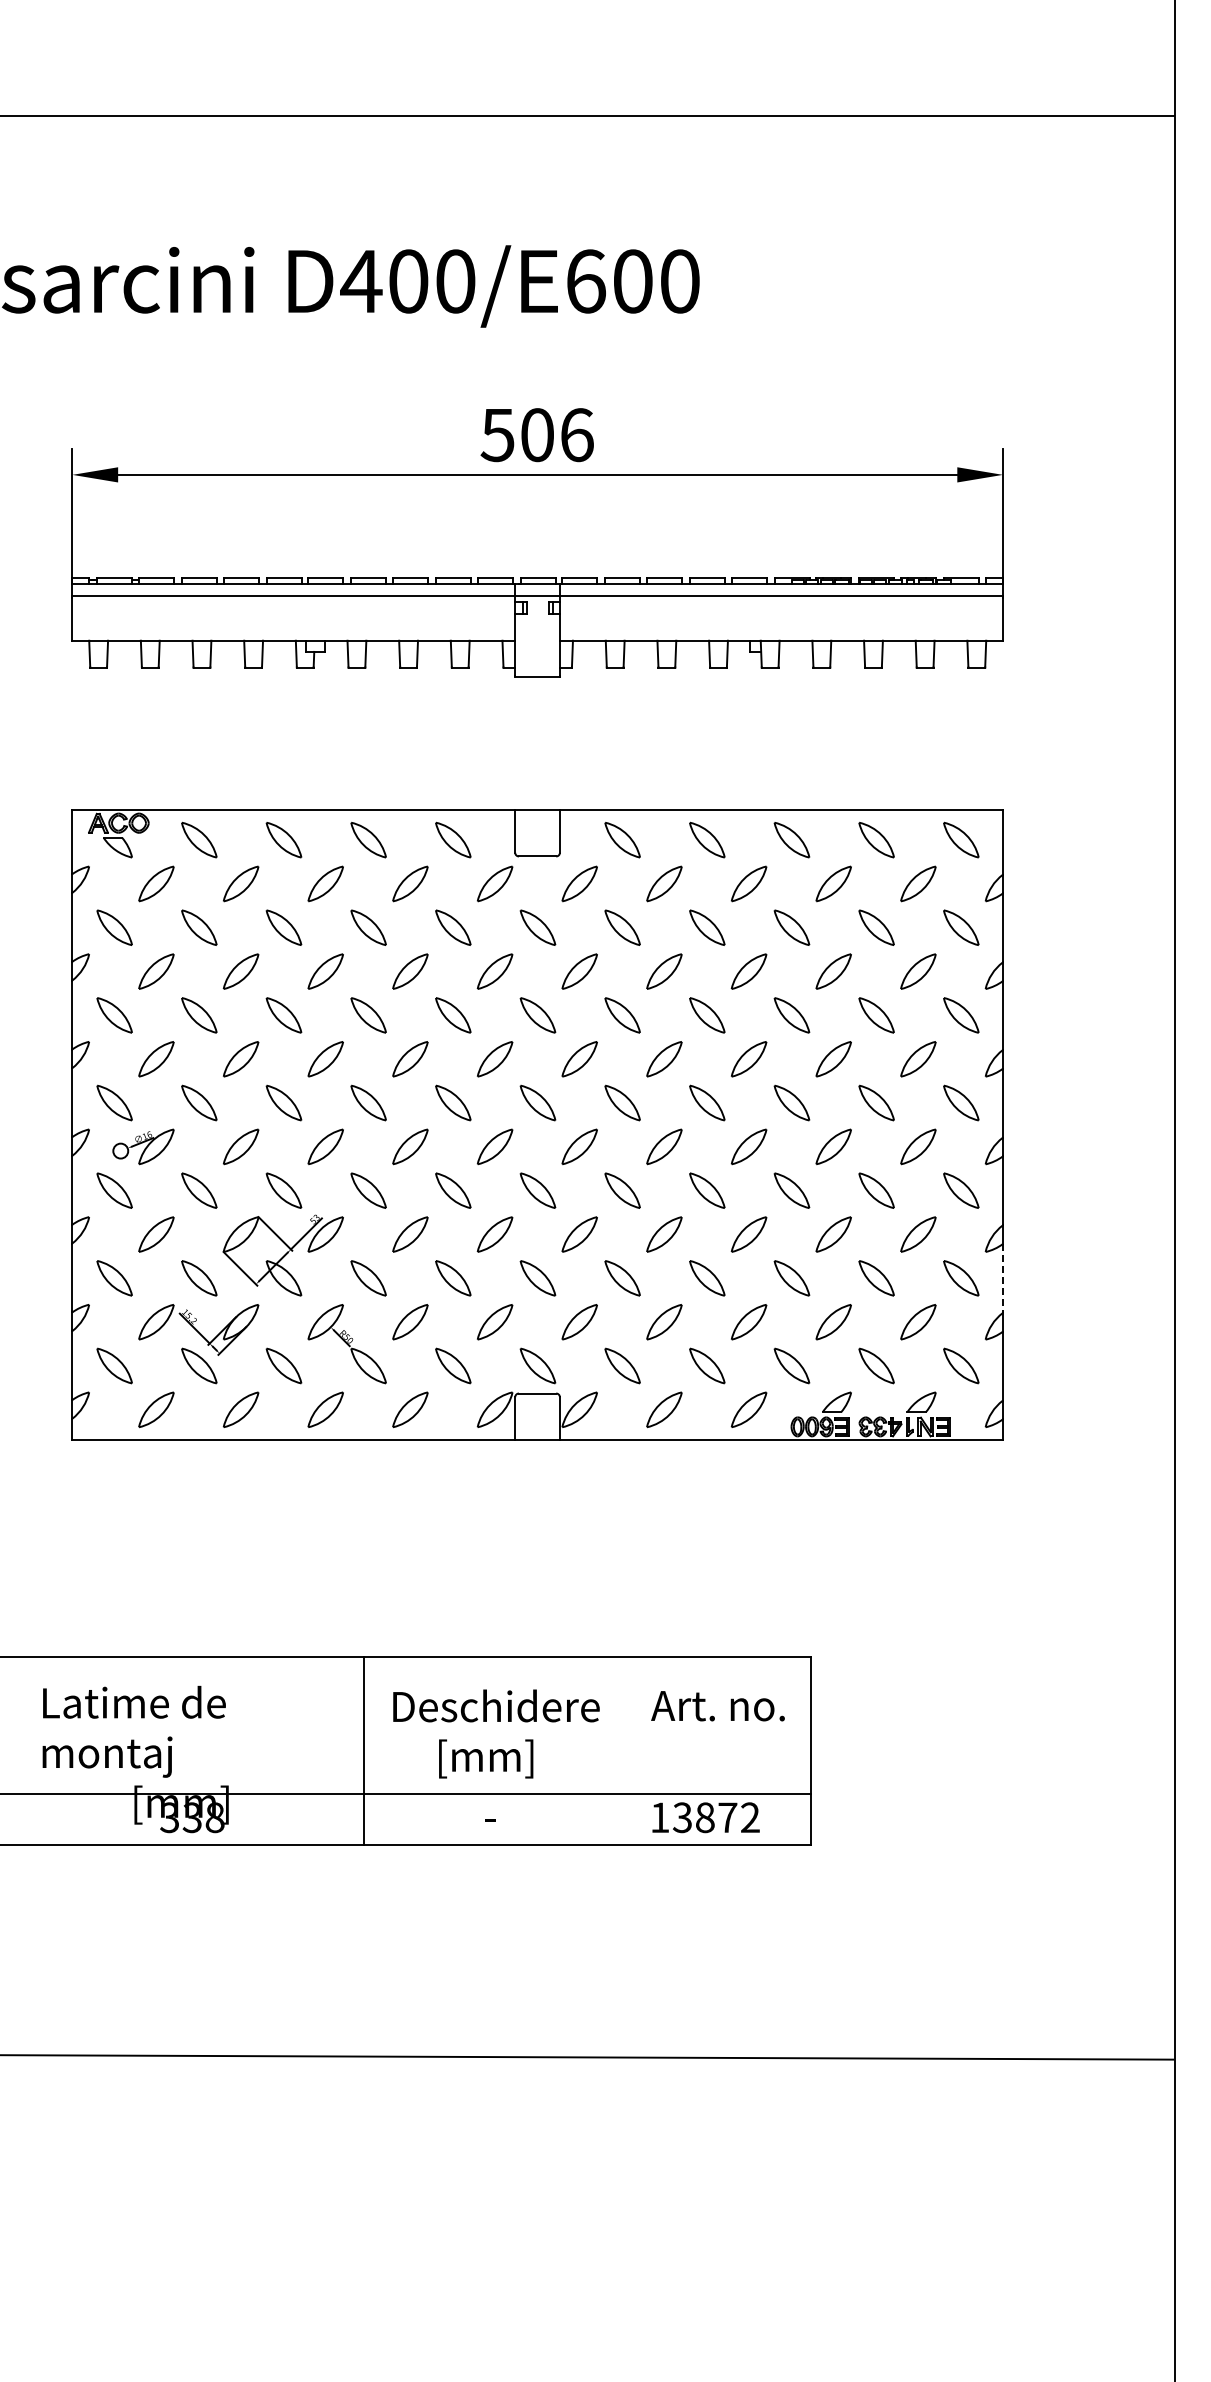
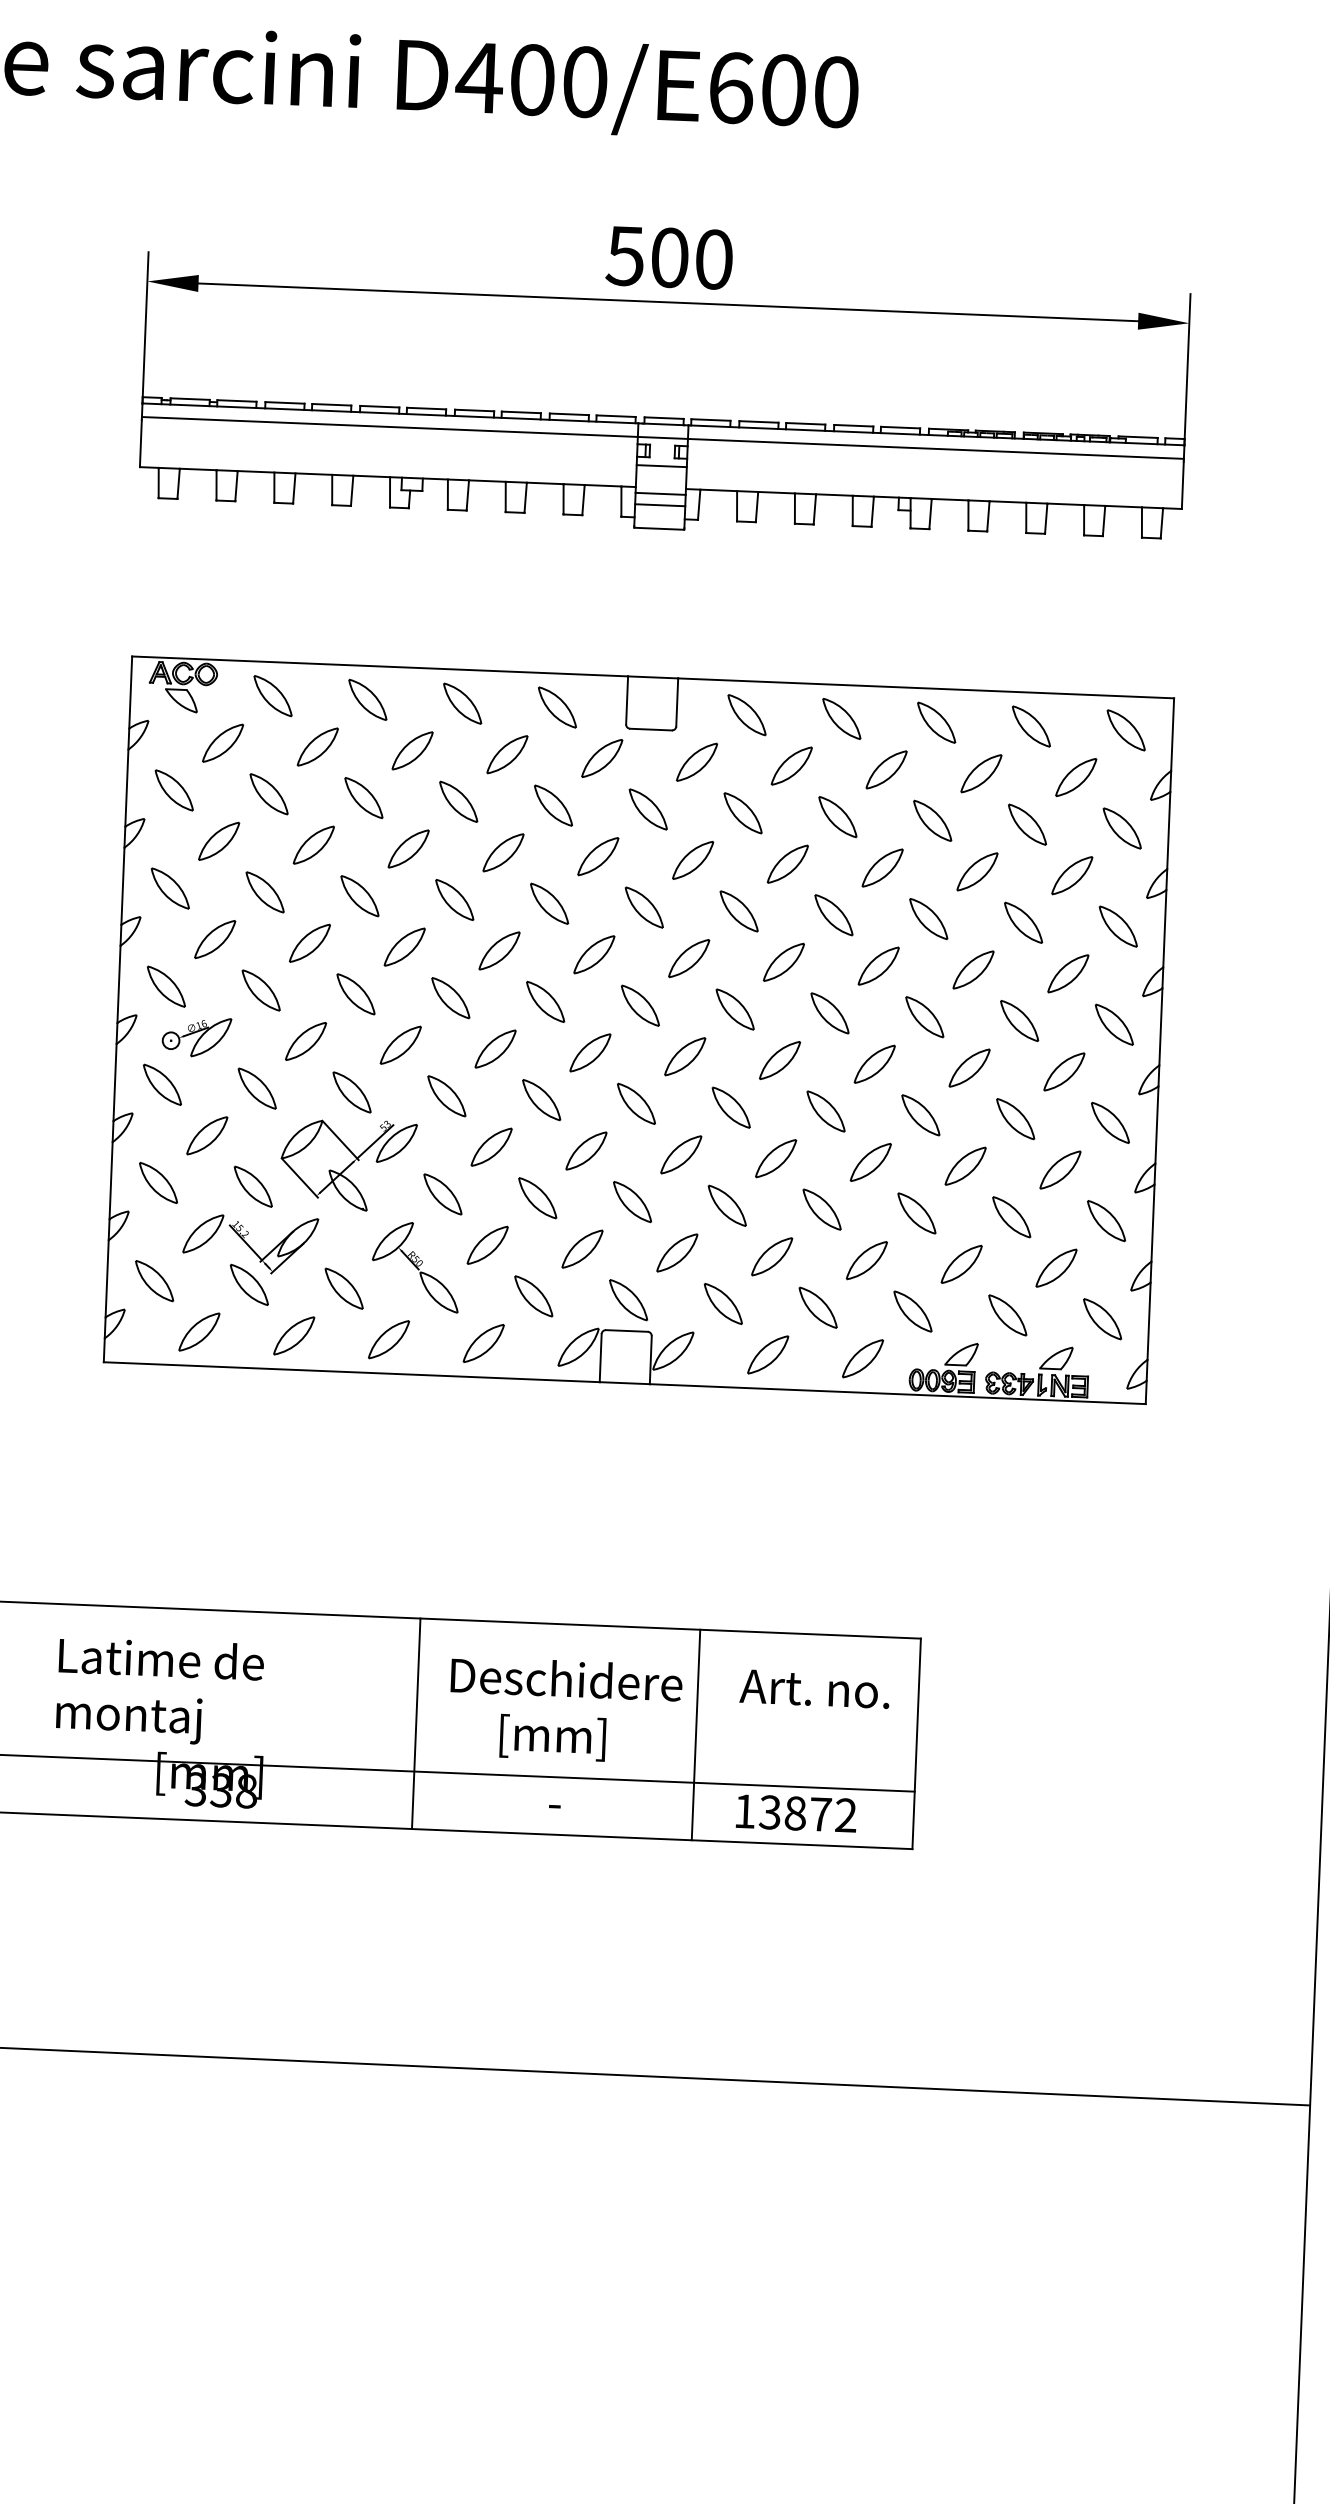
text: (577, 435) -> (714, 260), 506 -> 500
line: (537, 621) -> (661, 466), added
line: (537, 645) -> (660, 493), added
line: (537, 656) -> (659, 505), added
line: (1002, 1279) -> (1152, 1224), dashed -> solid
line: (613, 1751) -> (695, 1735), added

